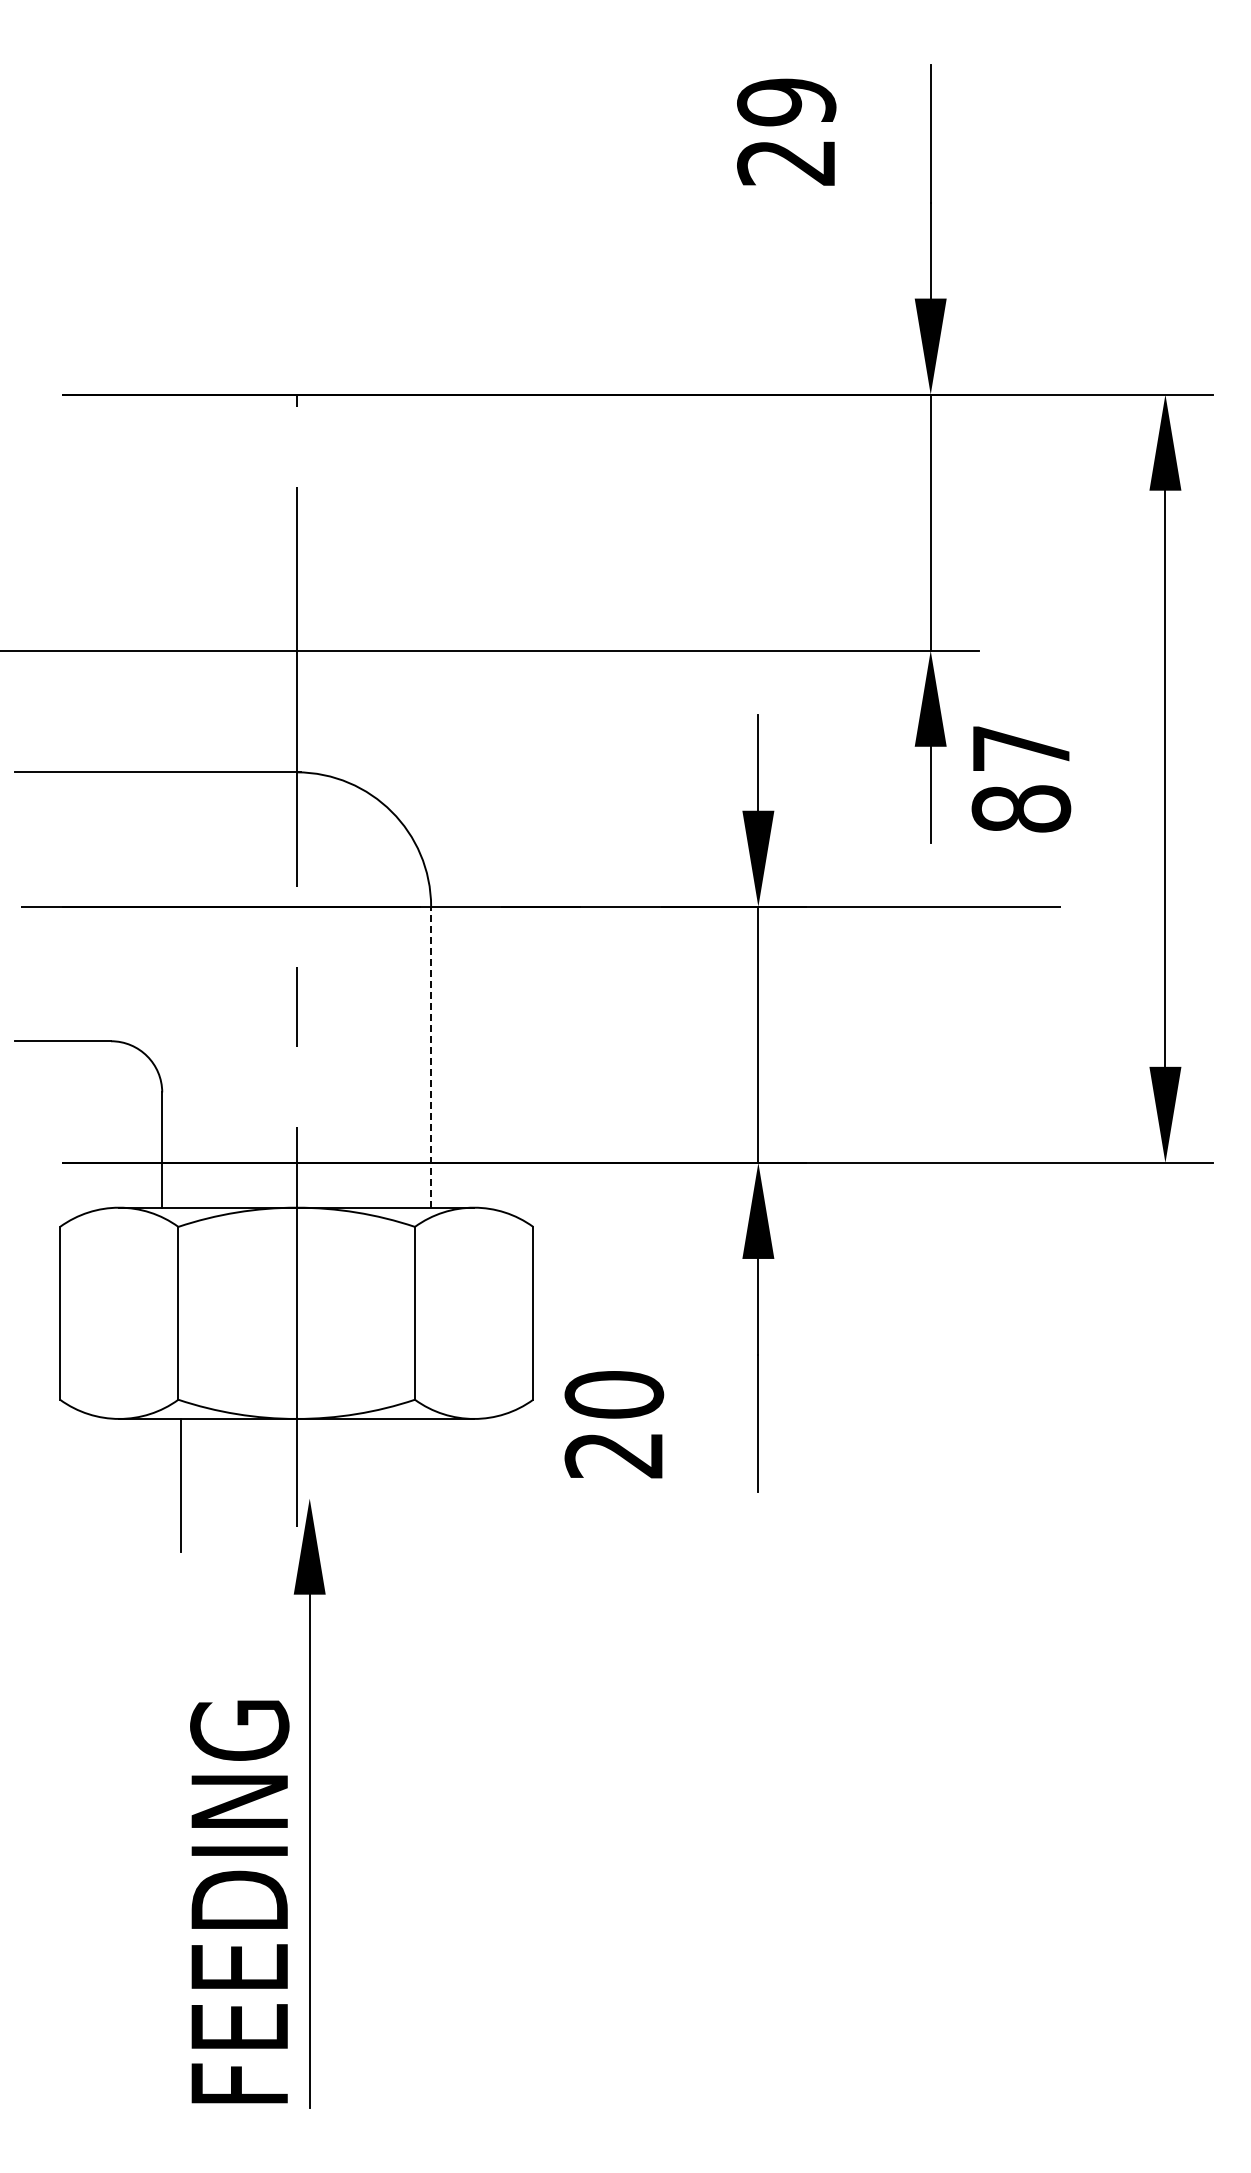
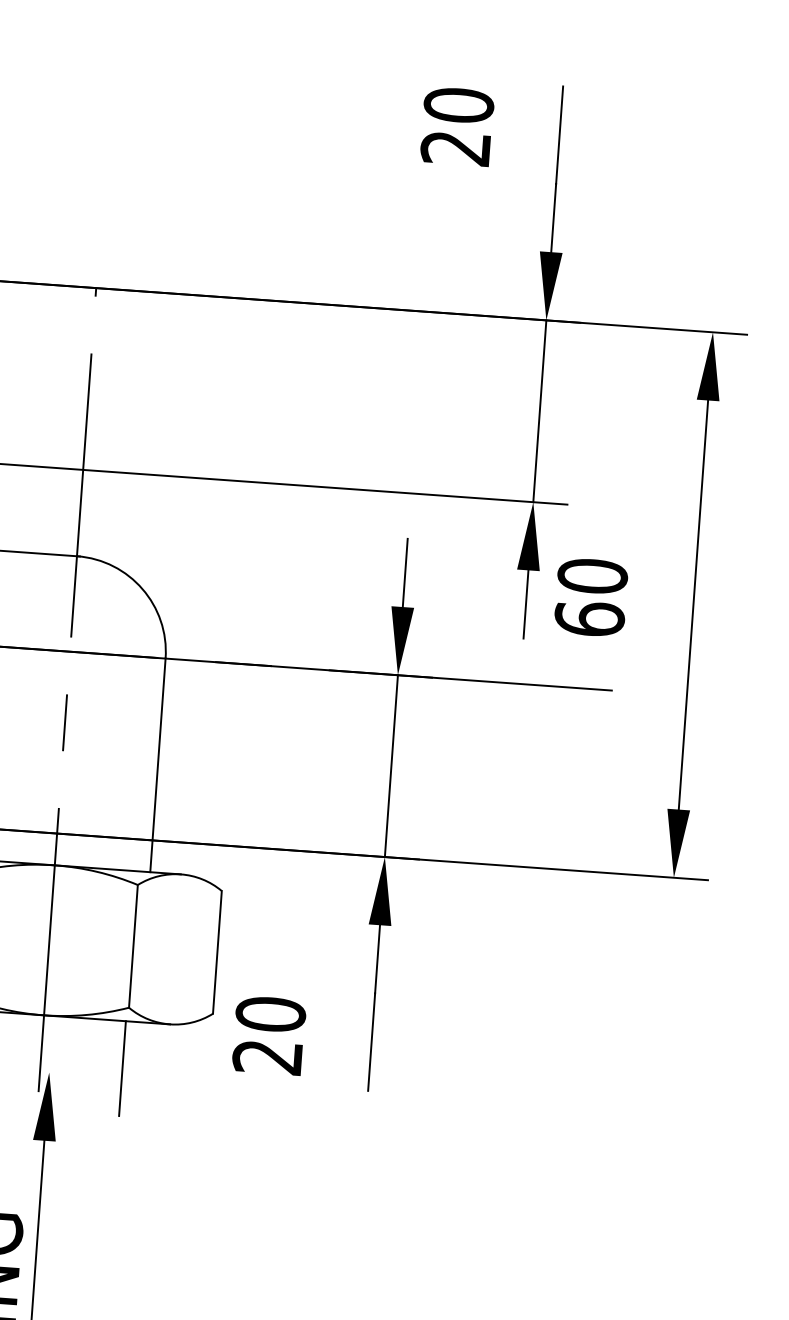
text: (786, 102) -> (458, 105), 29 -> 20
text: (1021, 778) -> (591, 597), 87 -> 60
line: (431, 1056) -> (158, 764), dashed -> solid
line: (411, 1485) -> (122, 1068), added

